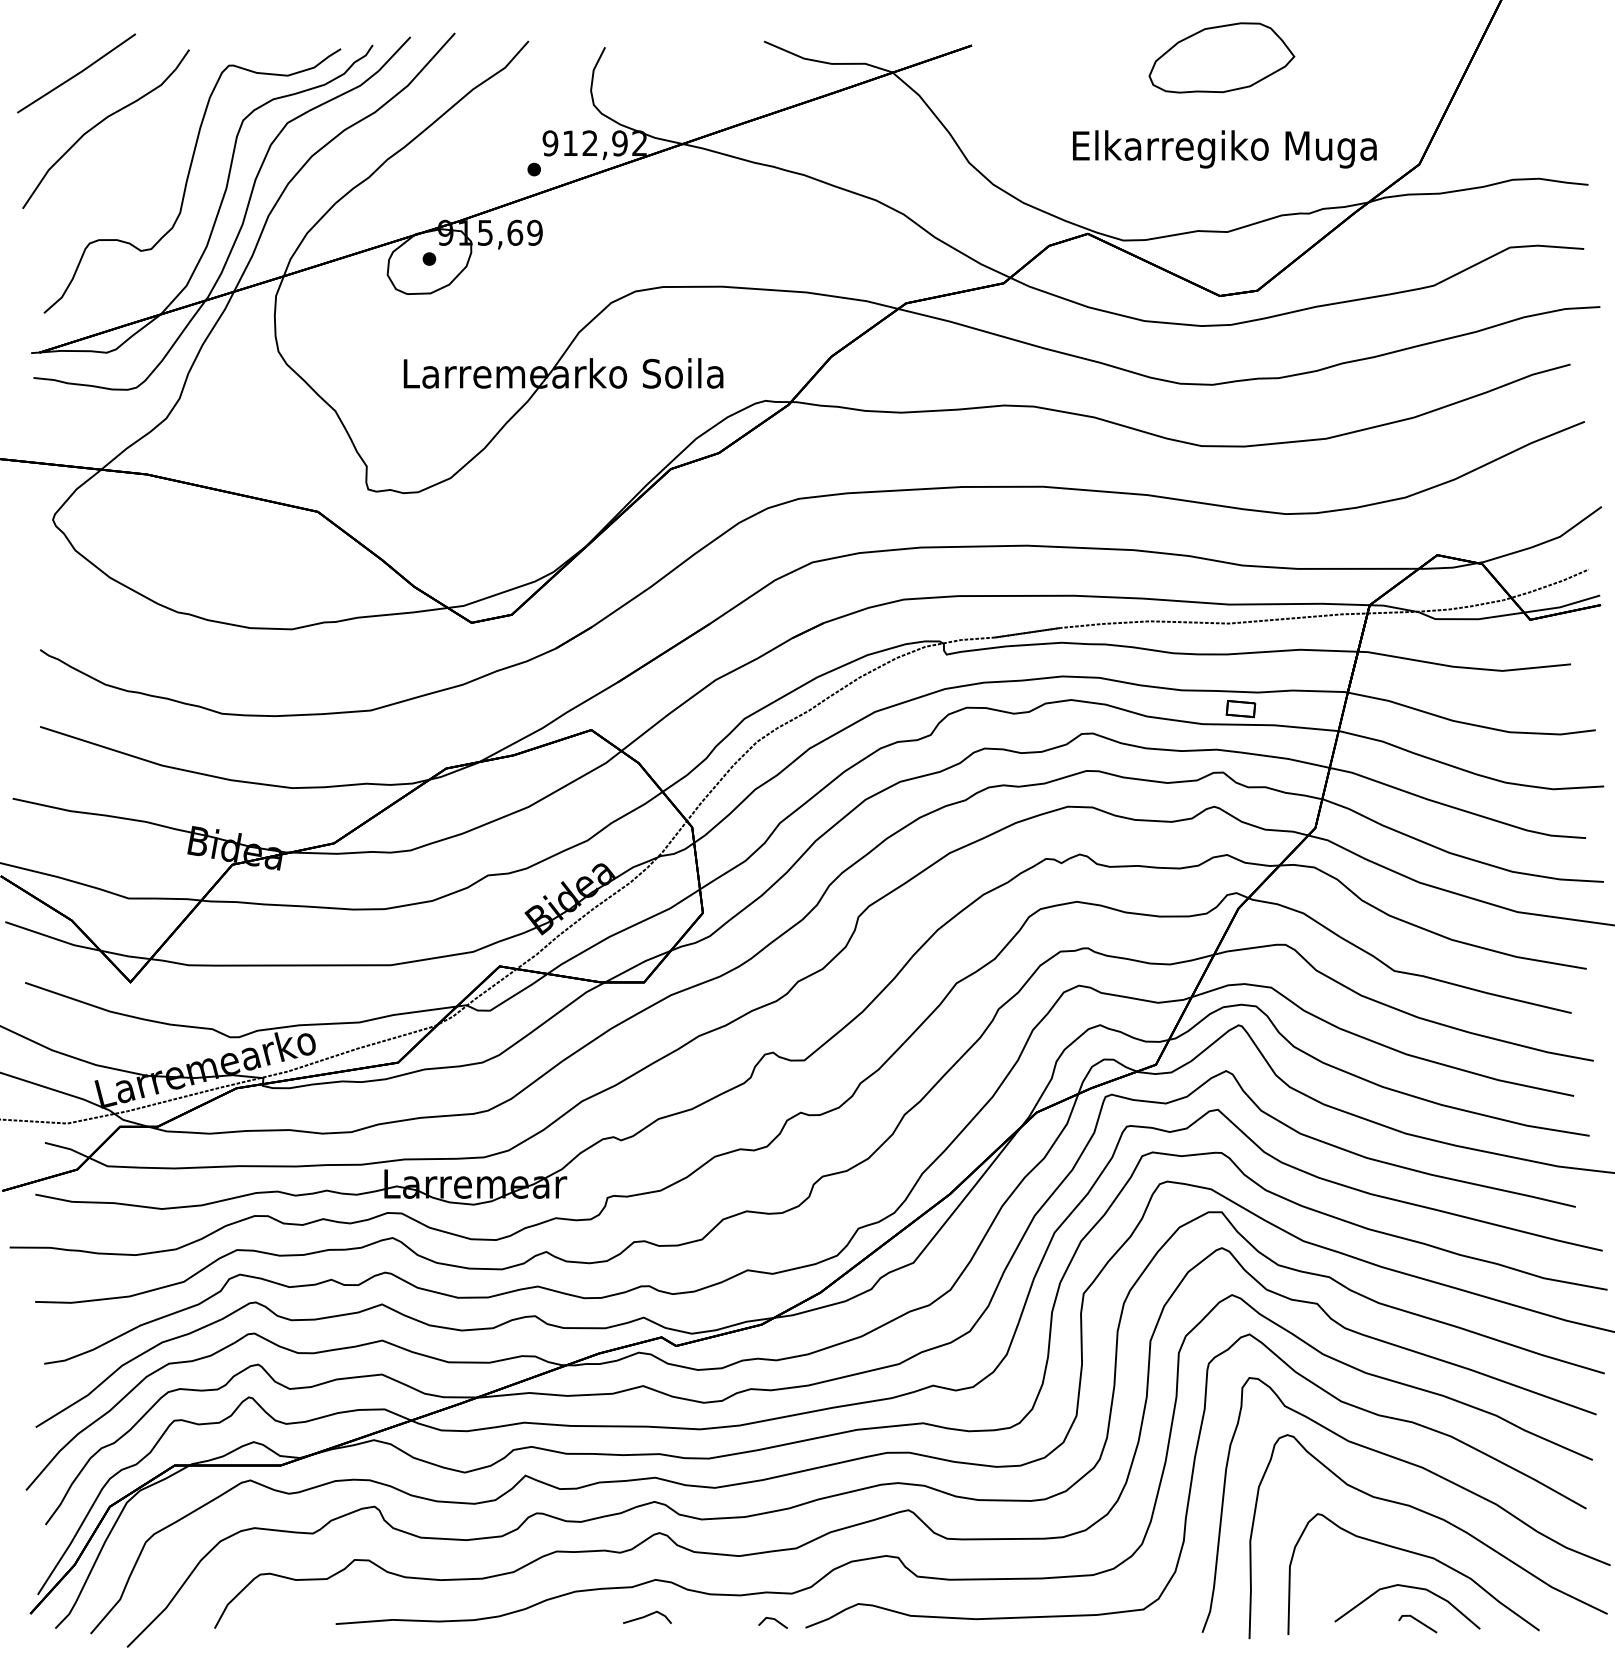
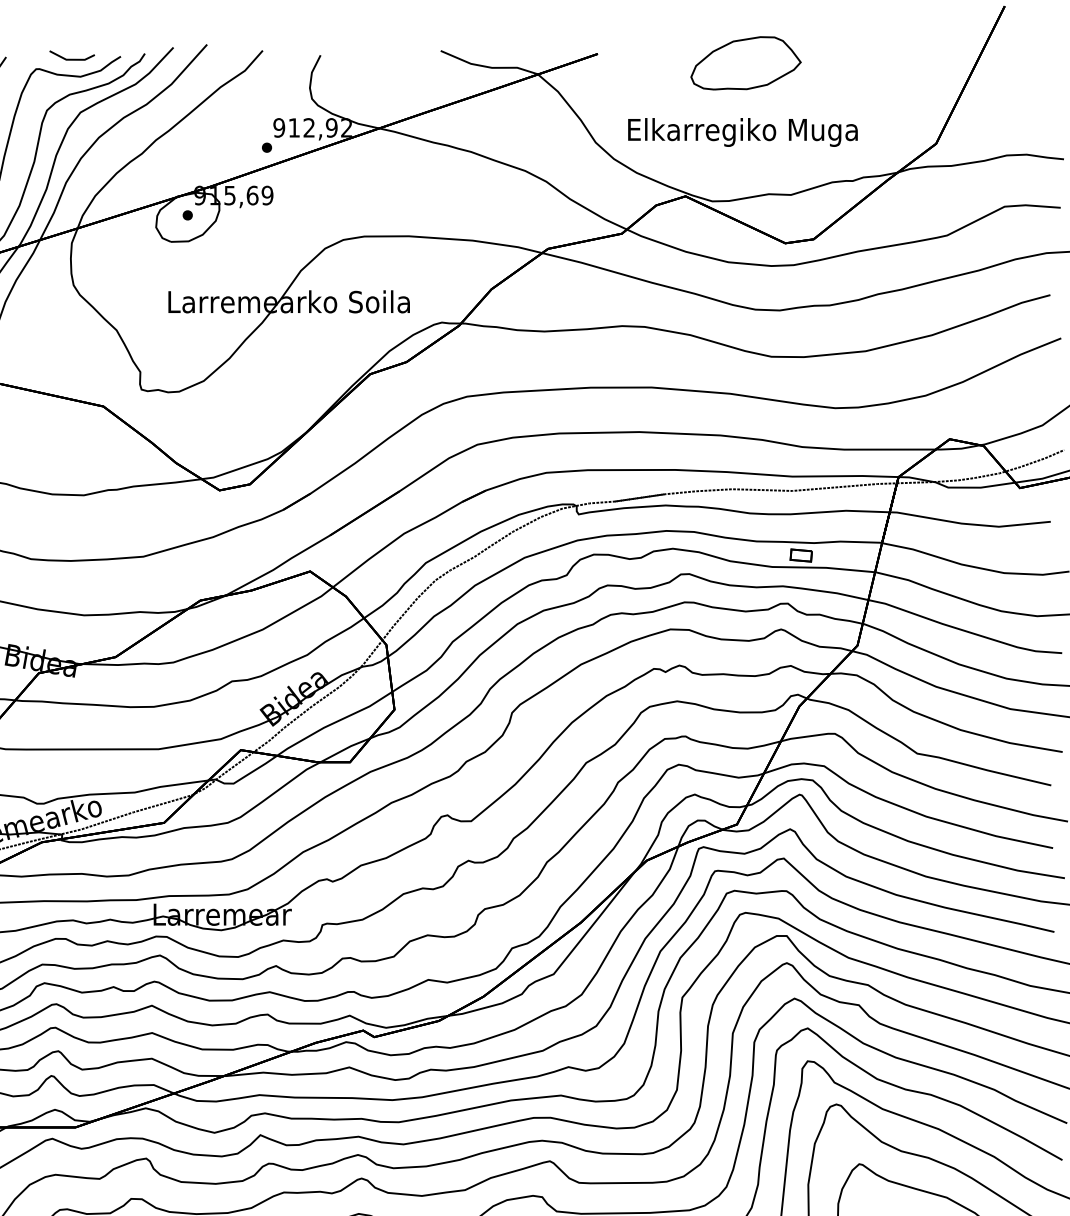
line: (276, 52) -> (72, 59), added
part: (1221, 57) -> (745, 63), moved
text: (1224, 149) -> (742, 132), moved

